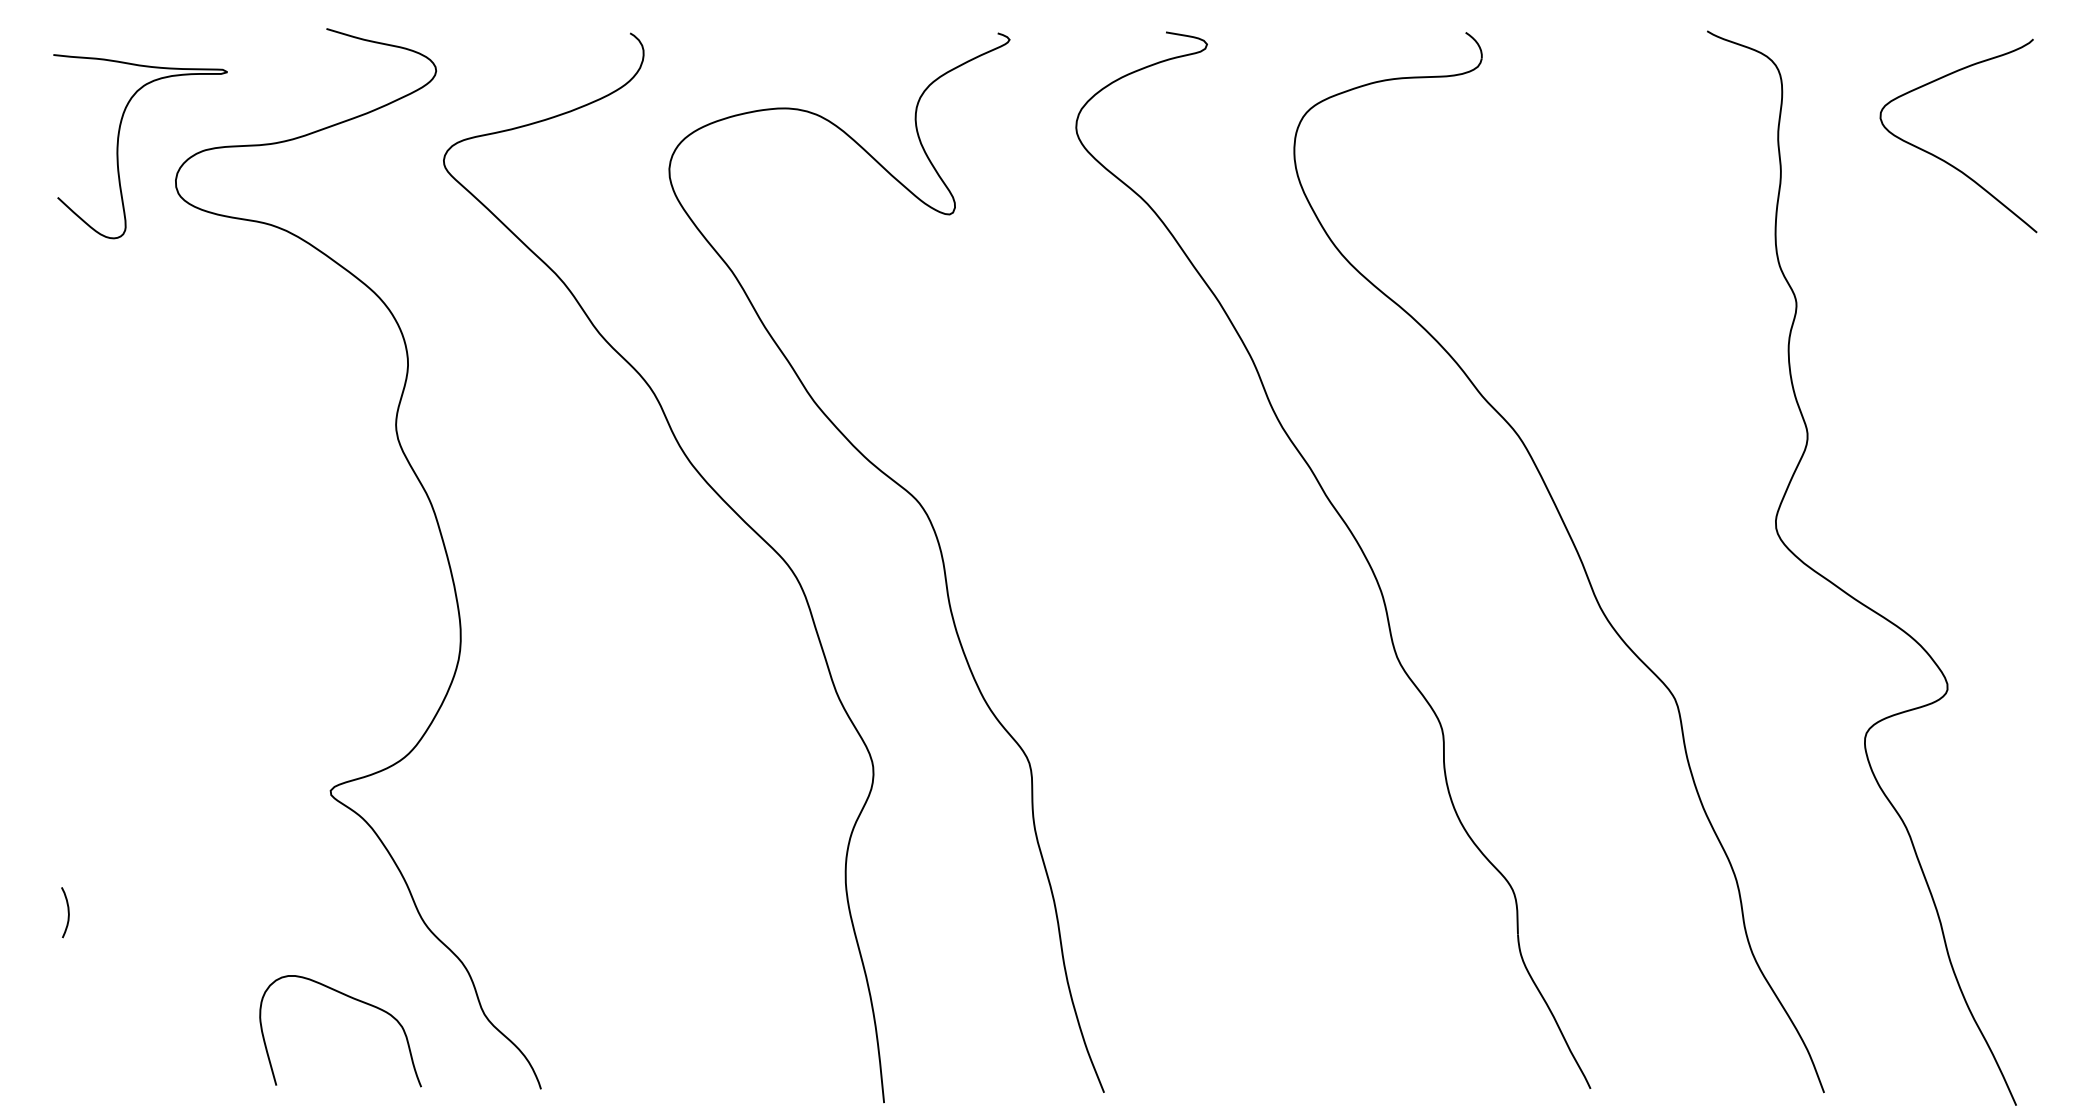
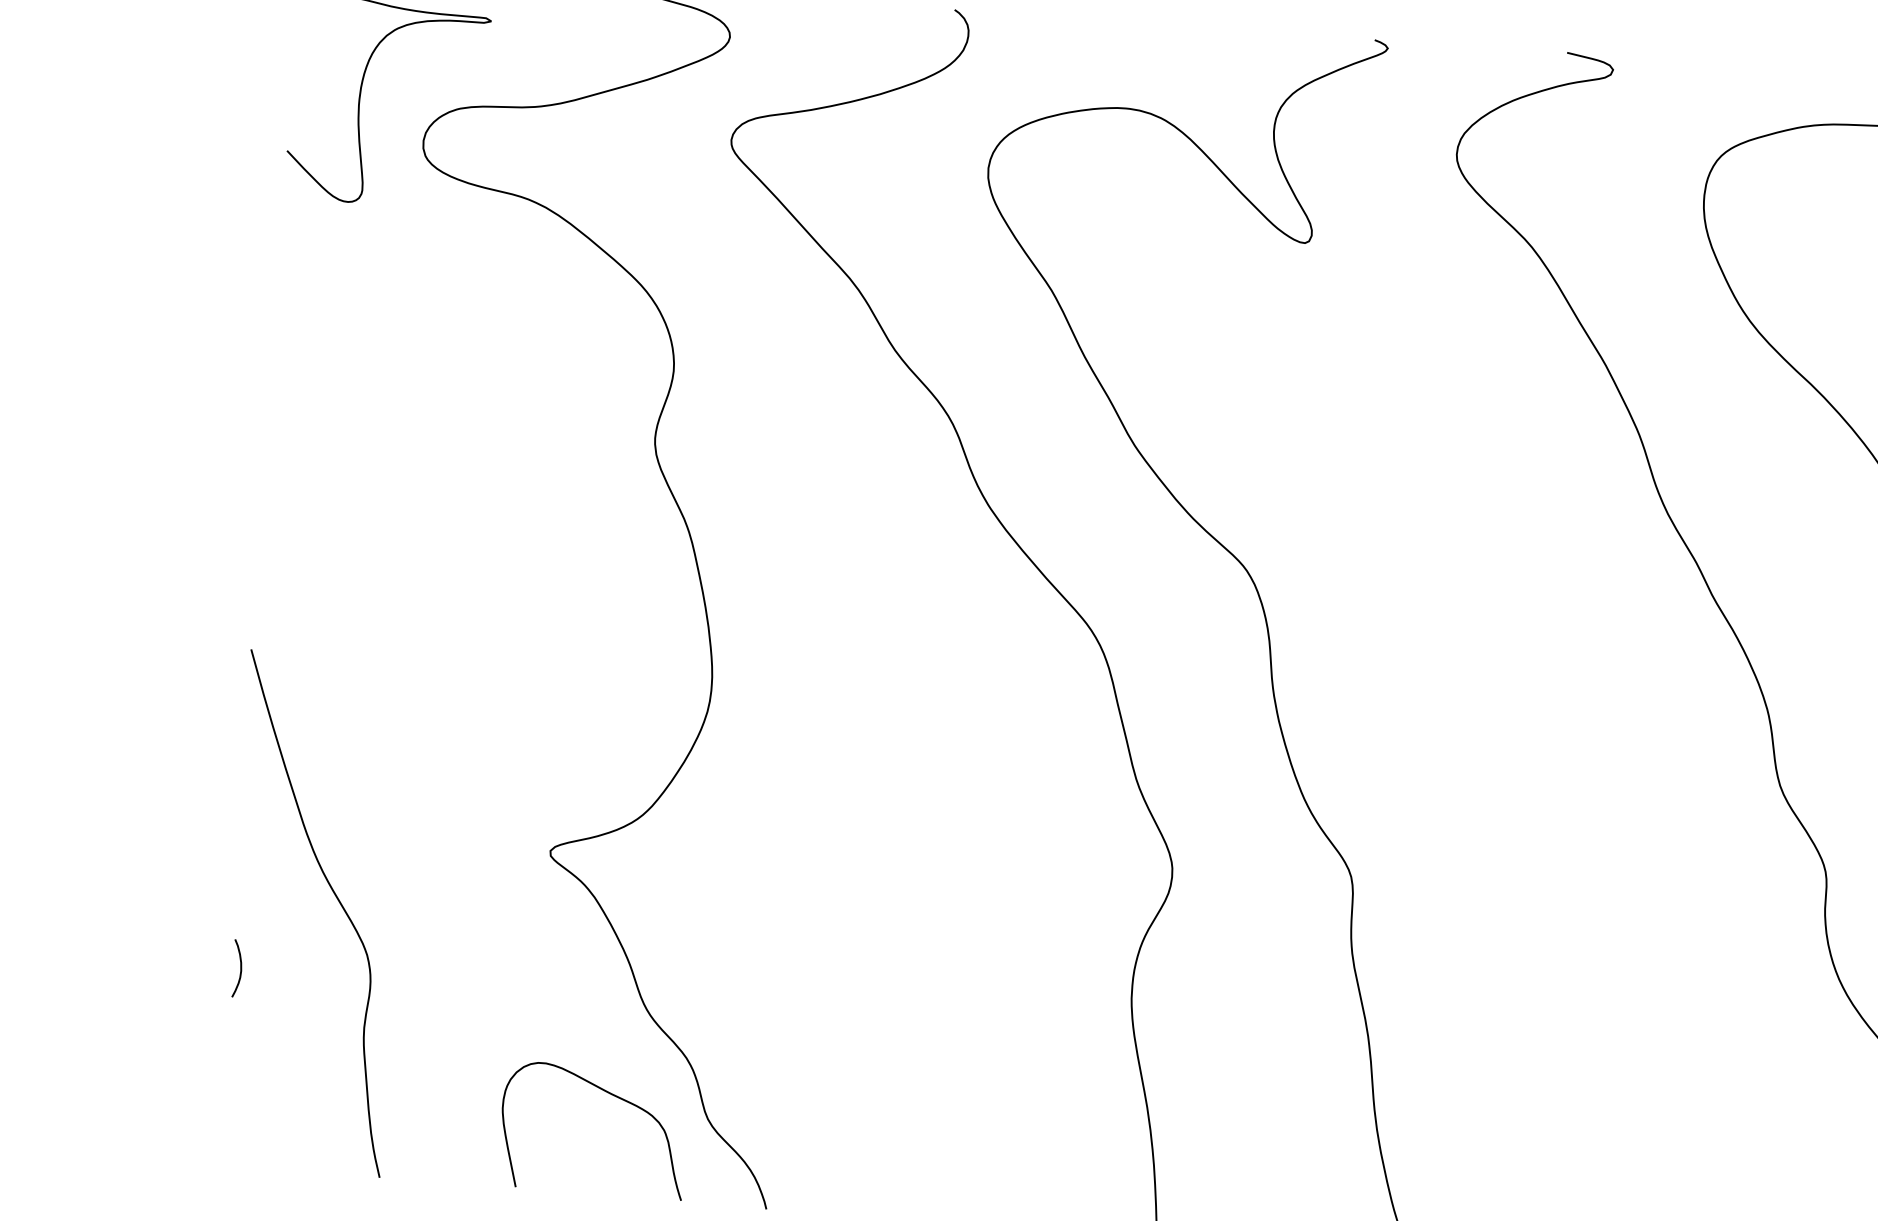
curve: (148, 847) -> (337, 900), added
curve: (355, 1000) -> (613, 1096), moved

